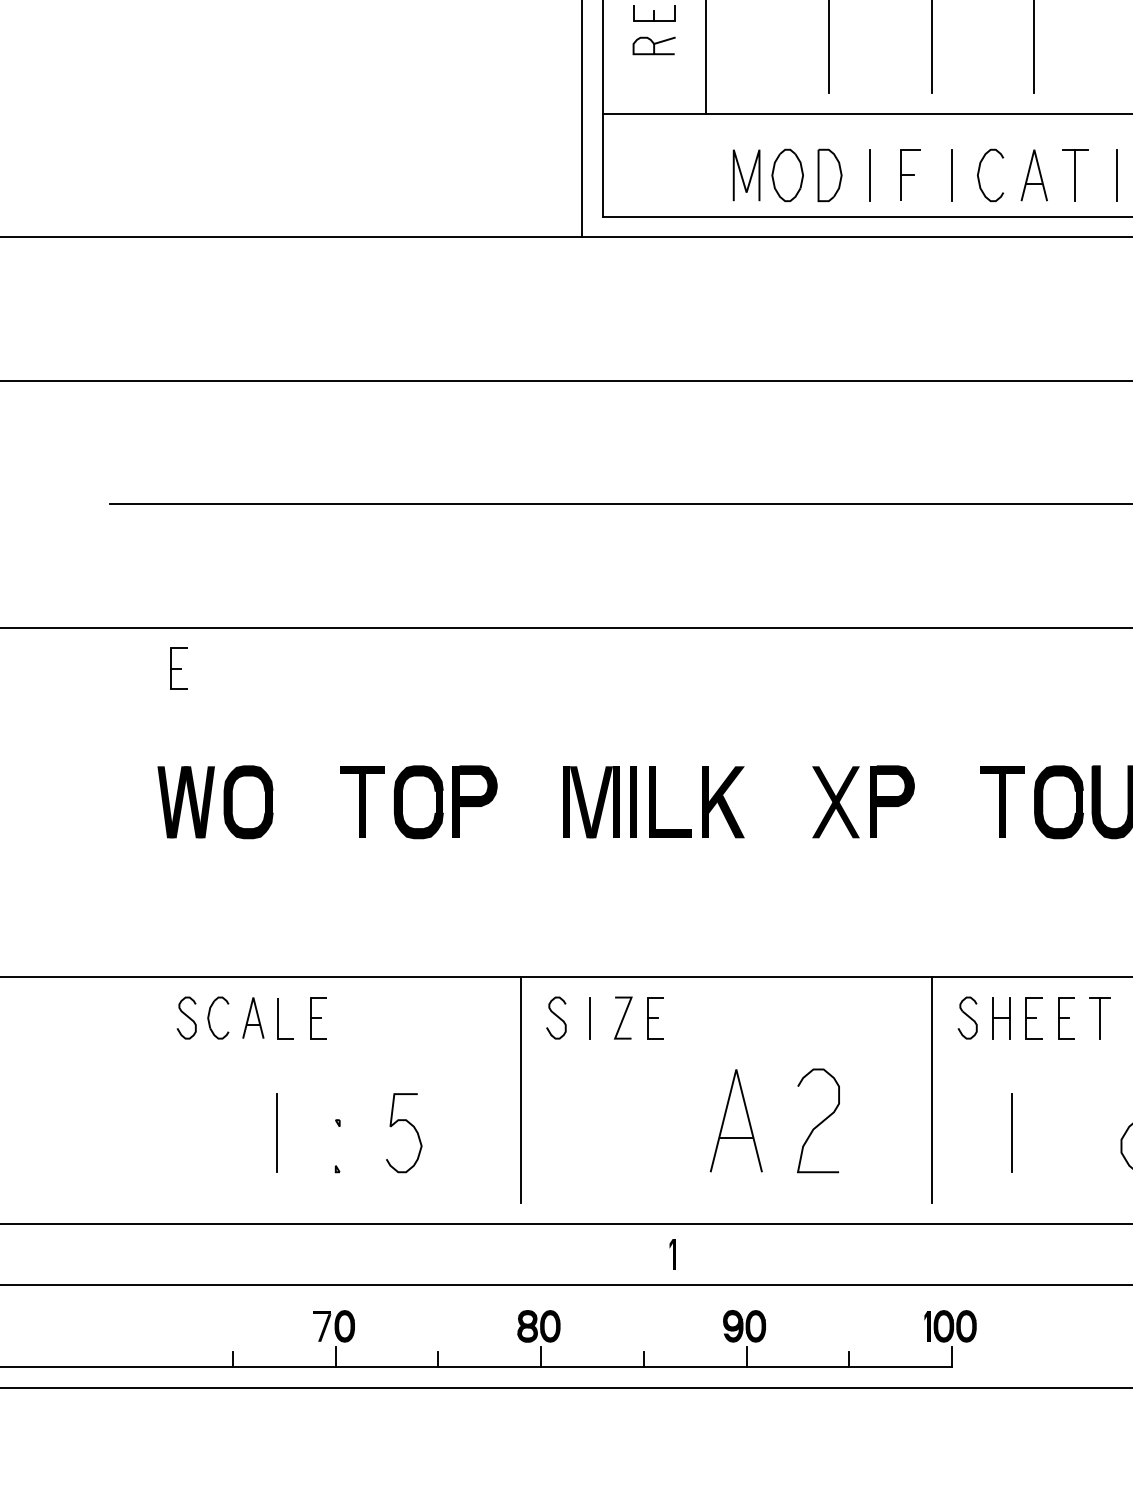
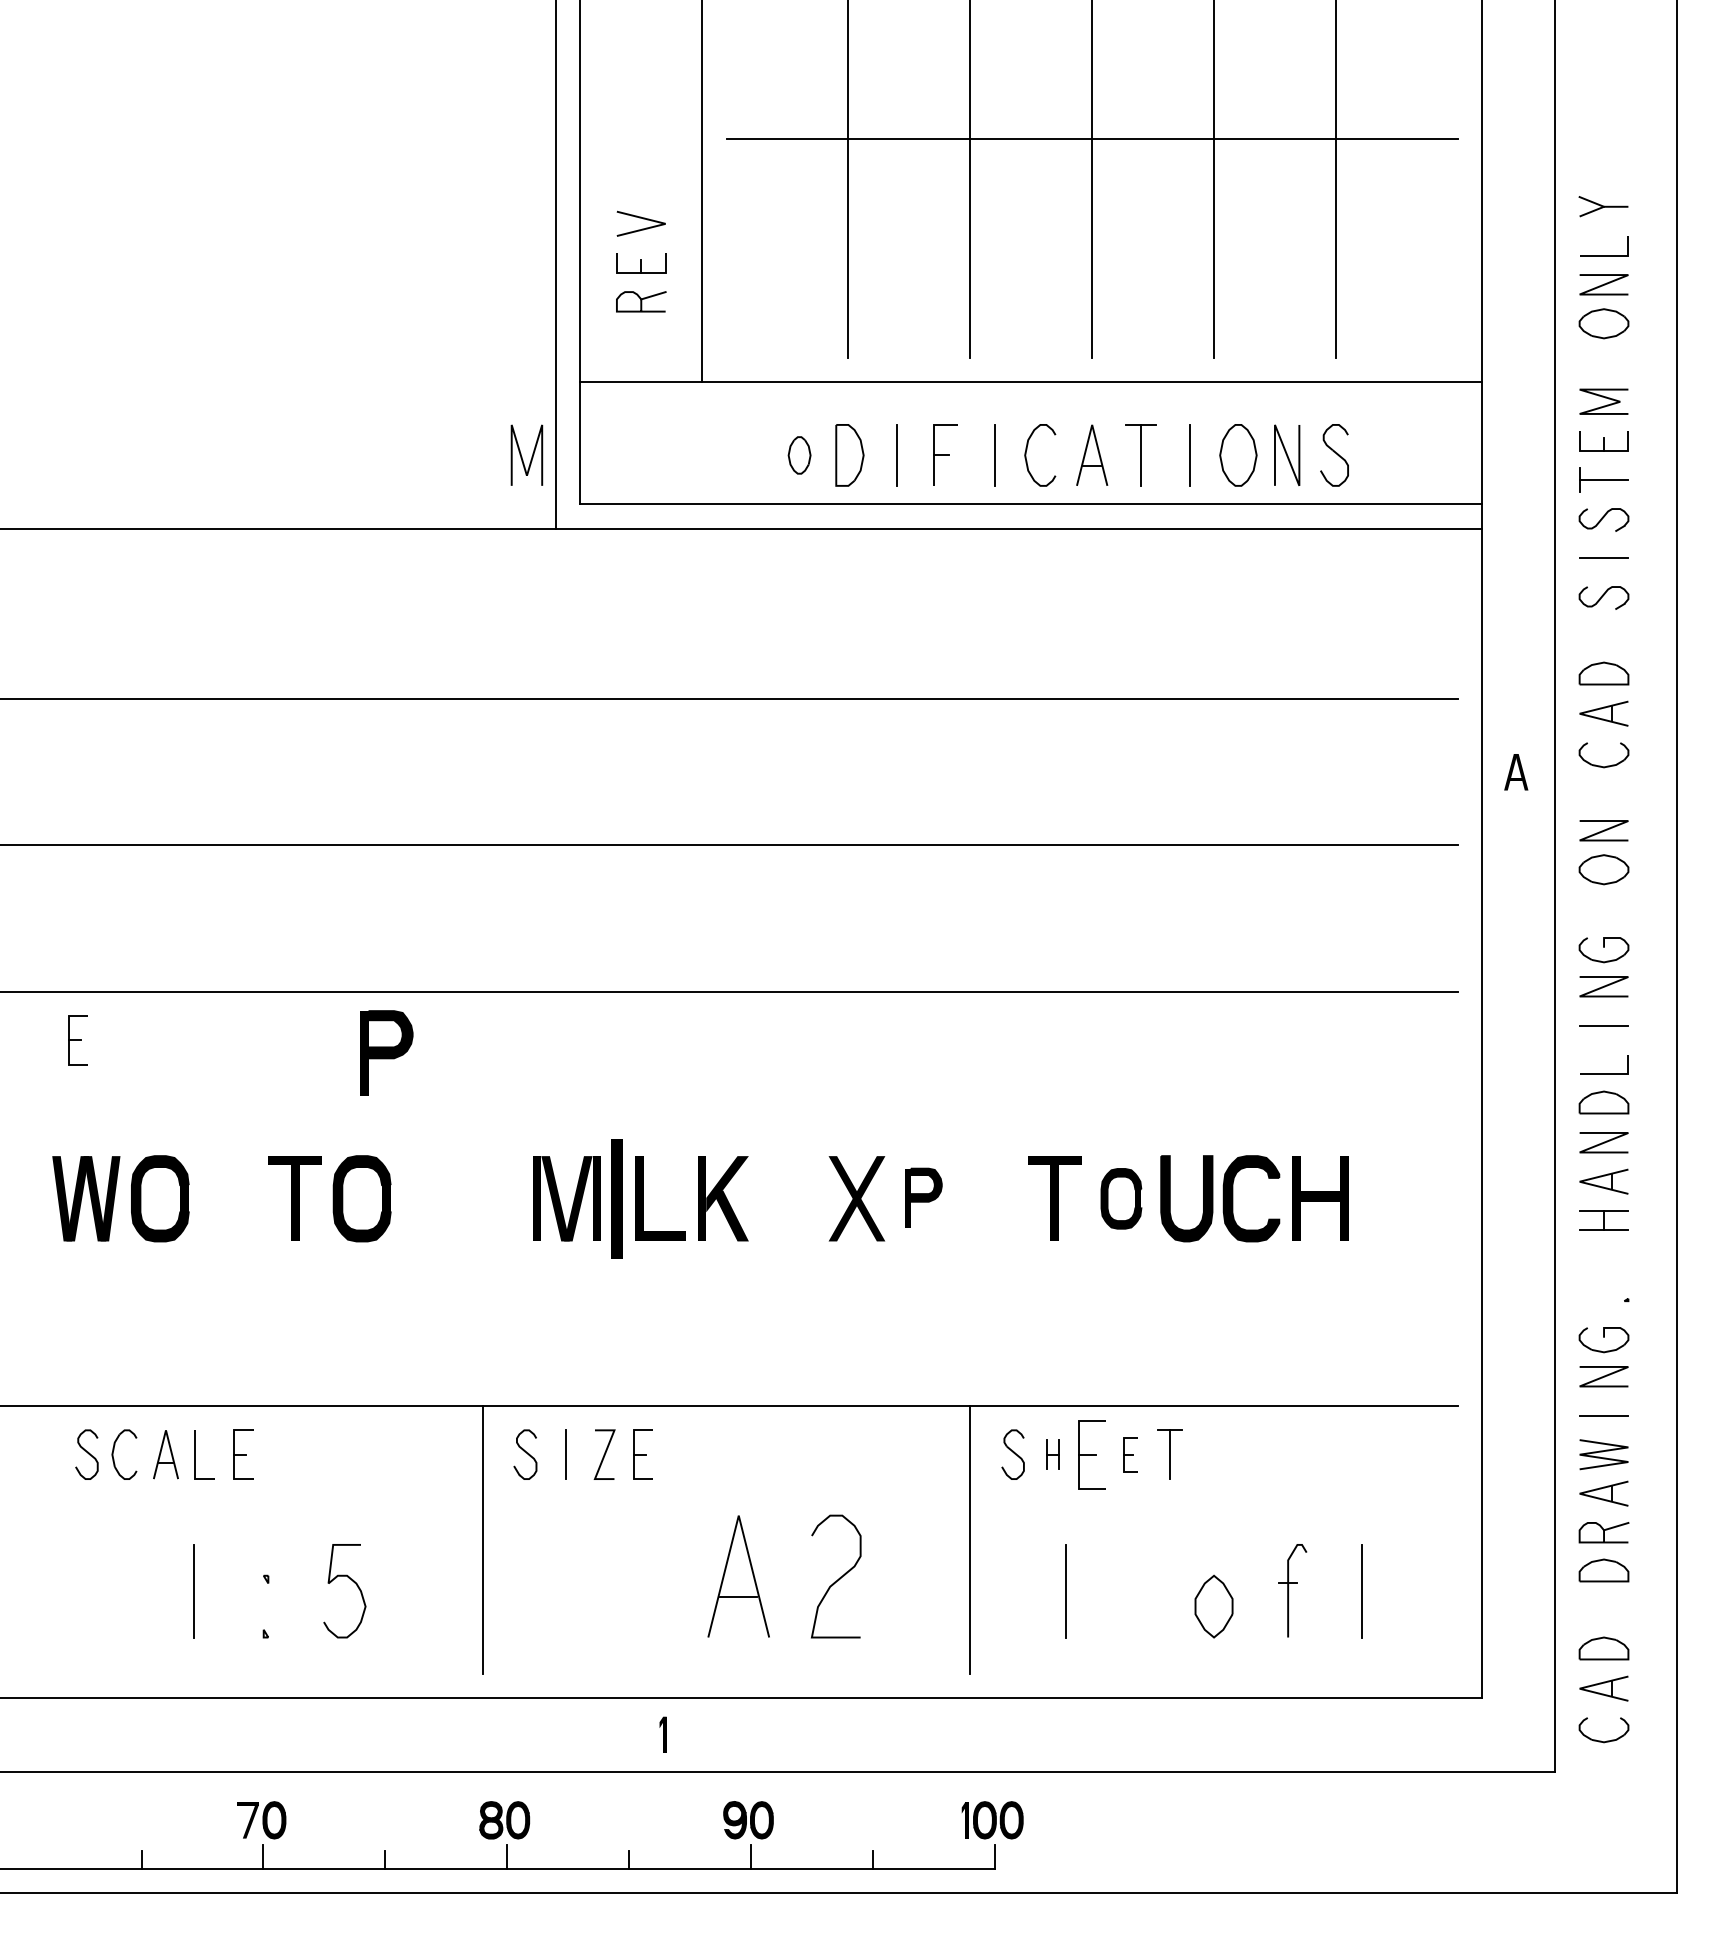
part: (787, 175) -> (799, 455), size x0.6
line: (742, 176) -> (522, 456), moved
part: (474, 801) -> (386, 1052), moved
part: (892, 801) -> (923, 1197), size x0.7
part: (633, 802) -> (616, 1198), size x1.4
part: (1059, 802) -> (1121, 1198), size x0.7
part: (1000, 1017) -> (1052, 1454), size x0.6
part: (1033, 1017) -> (1091, 1454), size x1.4
part: (1066, 1017) -> (1130, 1454), size x0.7

